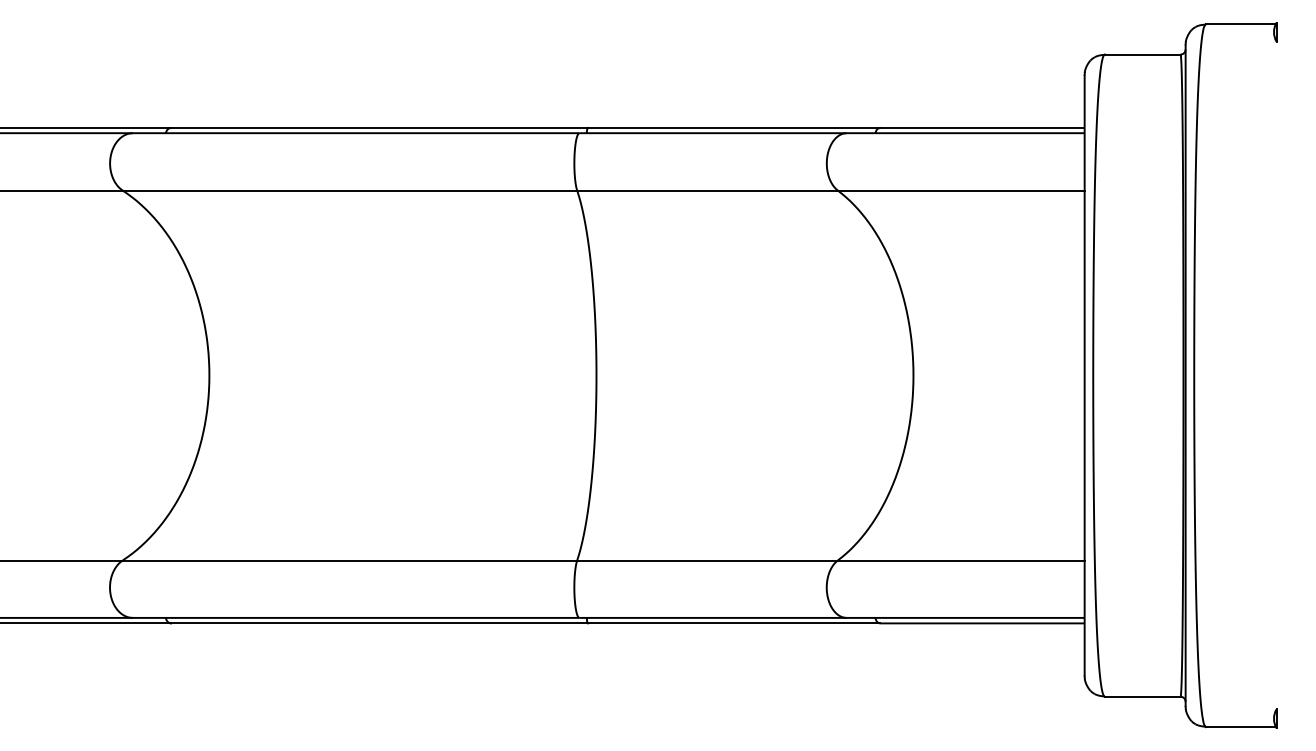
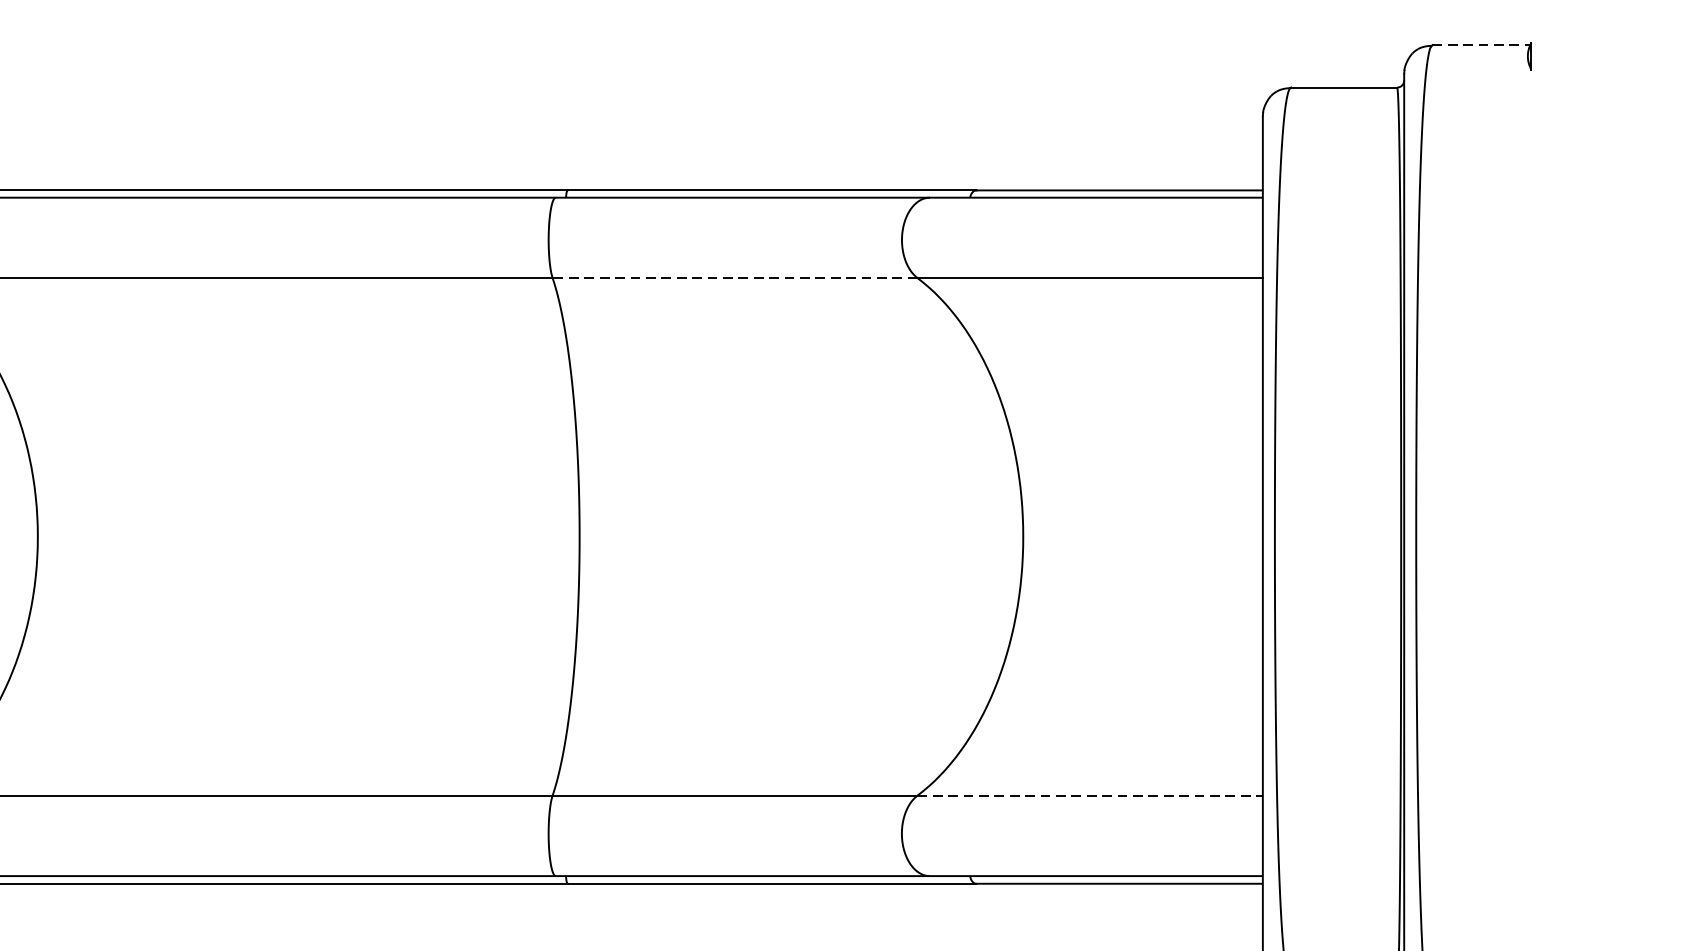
line: (1241, 24) -> (1482, 45), solid -> dashed
line: (707, 190) -> (734, 277), solid -> dashed
line: (961, 560) -> (1090, 795), solid -> dashed

